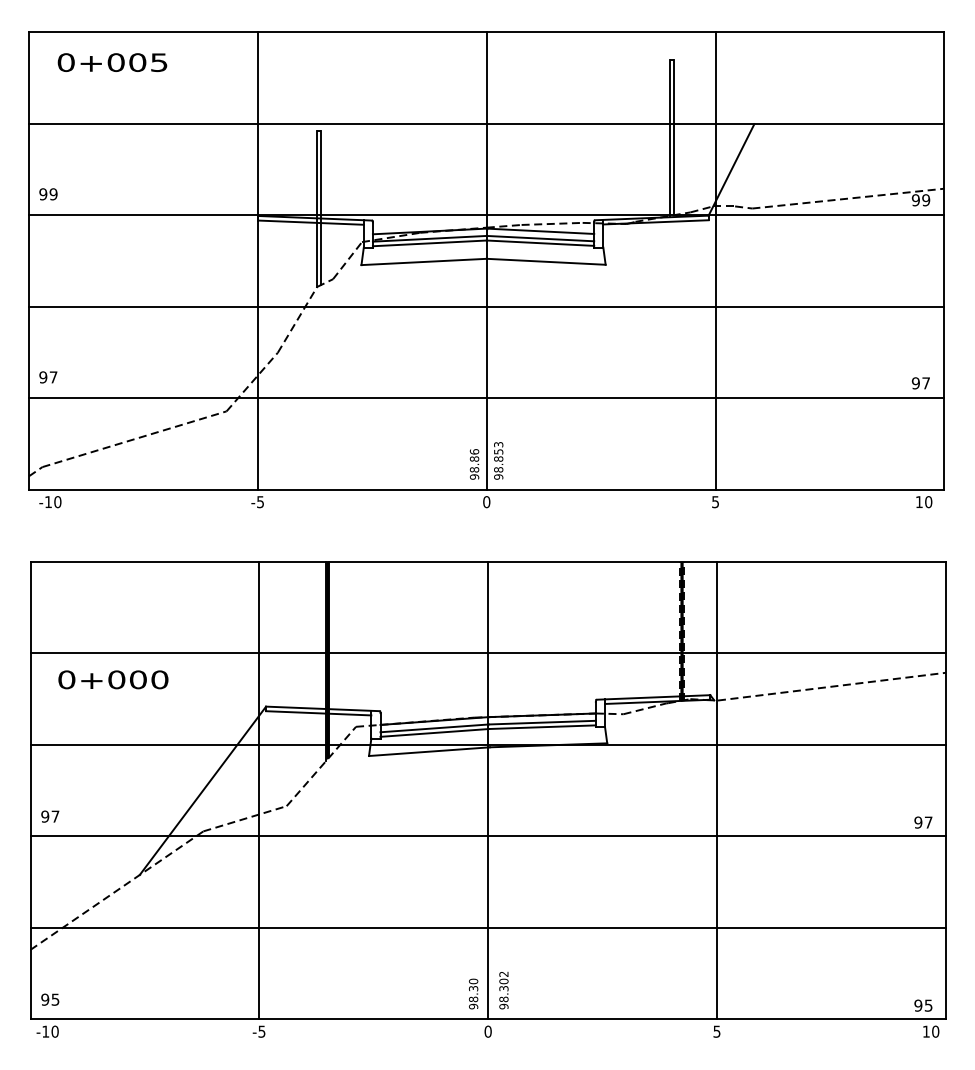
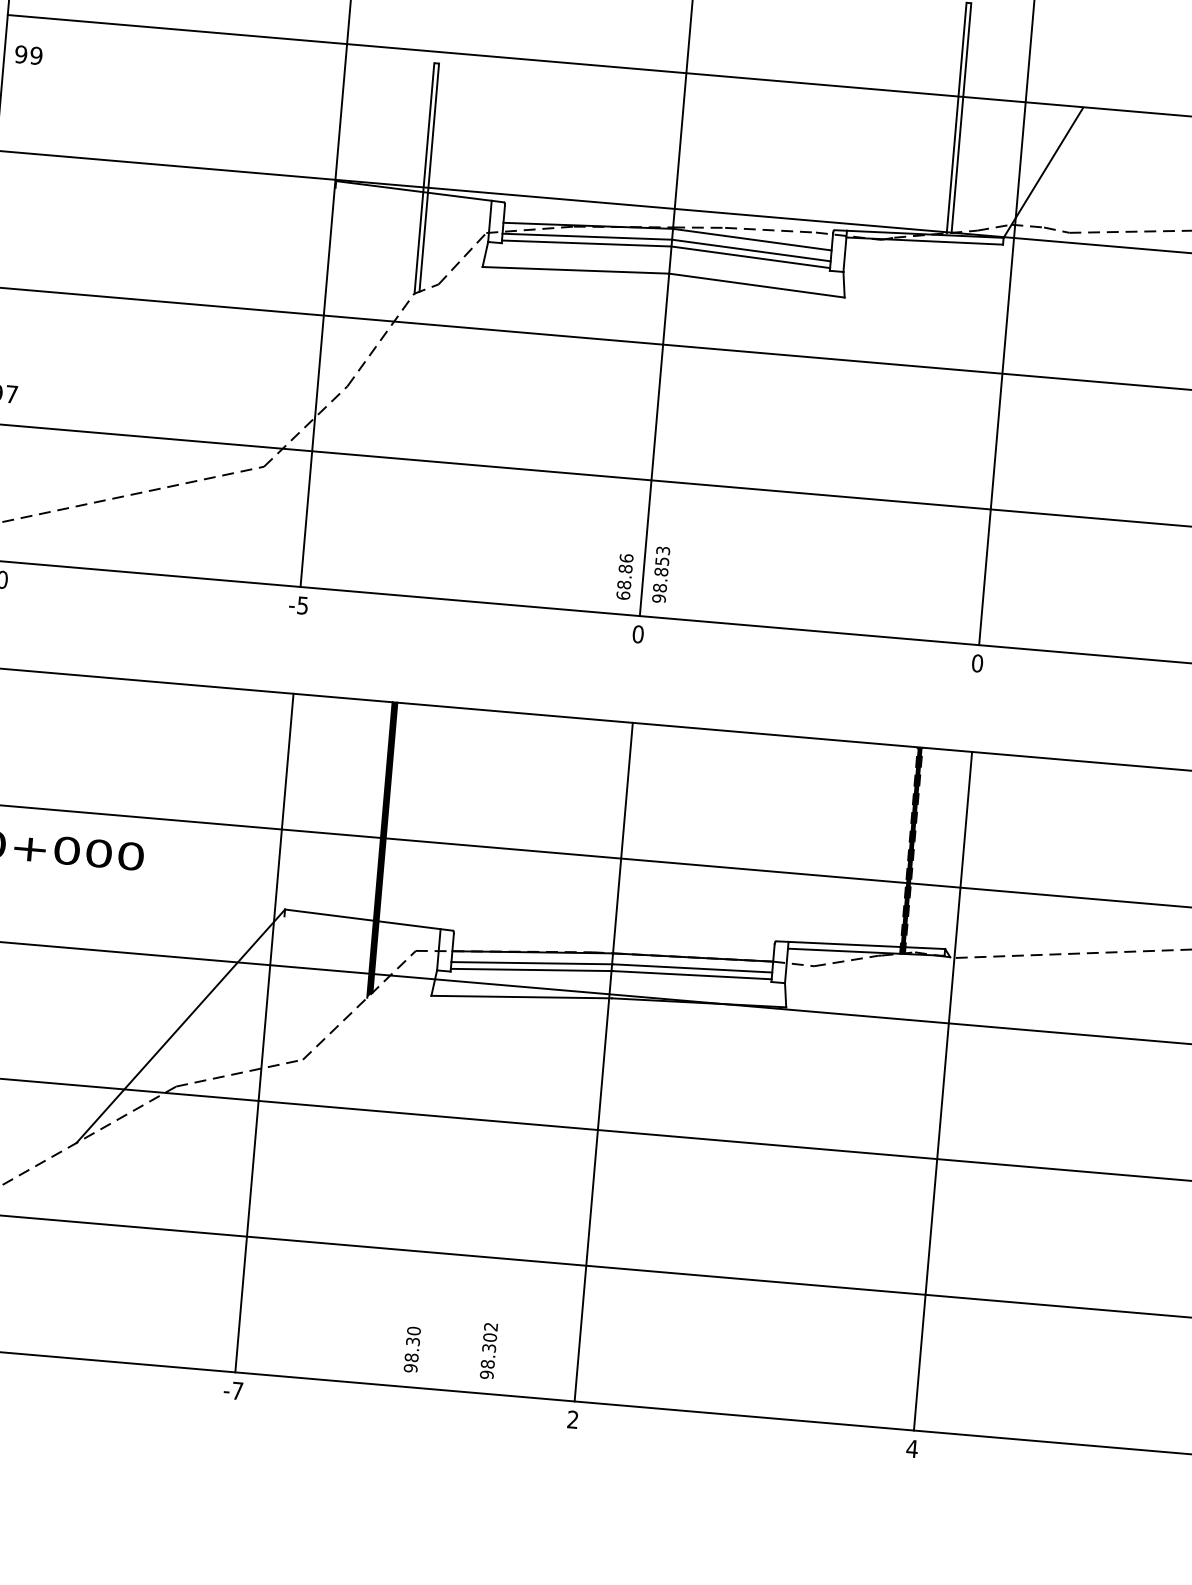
text: (48, 194) -> (28, 55), moved
line: (310, 222) -> (412, 197), removed
text: (474, 476) -> (623, 594), 98.86 -> 68.86
text: (715, 502) -> (977, 664), 5 -> 0
line: (318, 713) -> (361, 926), removed
text: (503, 990) -> (488, 1350), moved
text: (473, 993) -> (412, 1348), moved
text: (261, 1031) -> (236, 1390), -5 -> -7
text: (487, 1031) -> (572, 1419), 0 -> 2
text: (716, 1031) -> (911, 1448), 5 -> 4

